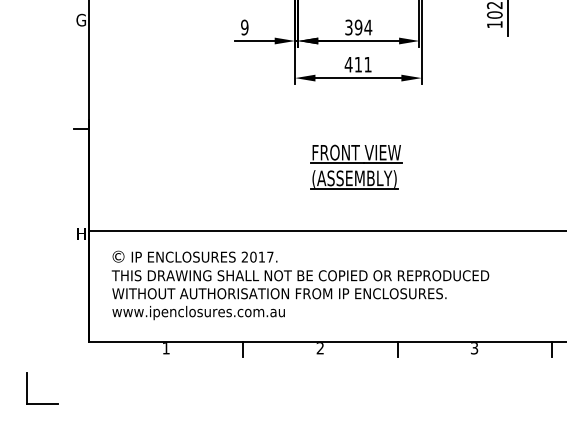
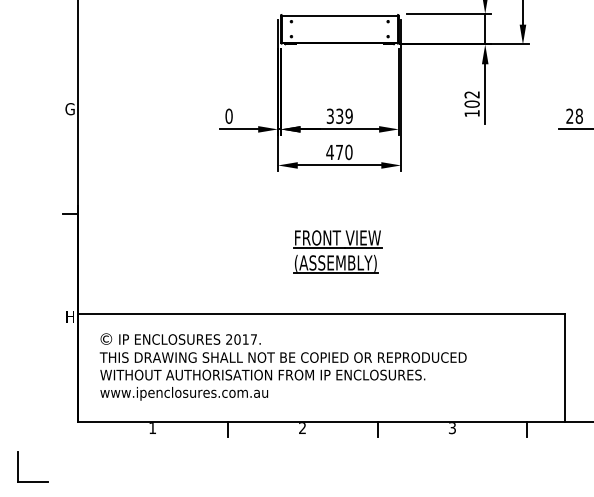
text: (363, 26) -> (344, 115), 394 -> 339
text: (244, 27) -> (228, 116), 9 -> 0
text: (363, 64) -> (344, 152), 411 -> 470

